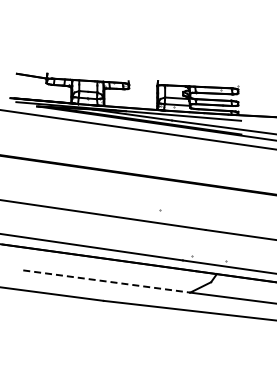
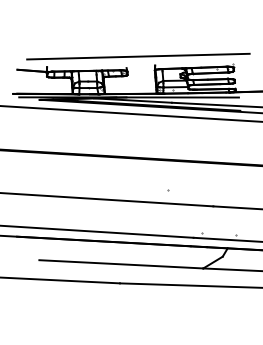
line: (141, 70) -> (138, 56), added
line: (107, 281) -> (122, 264), dashed -> solid

